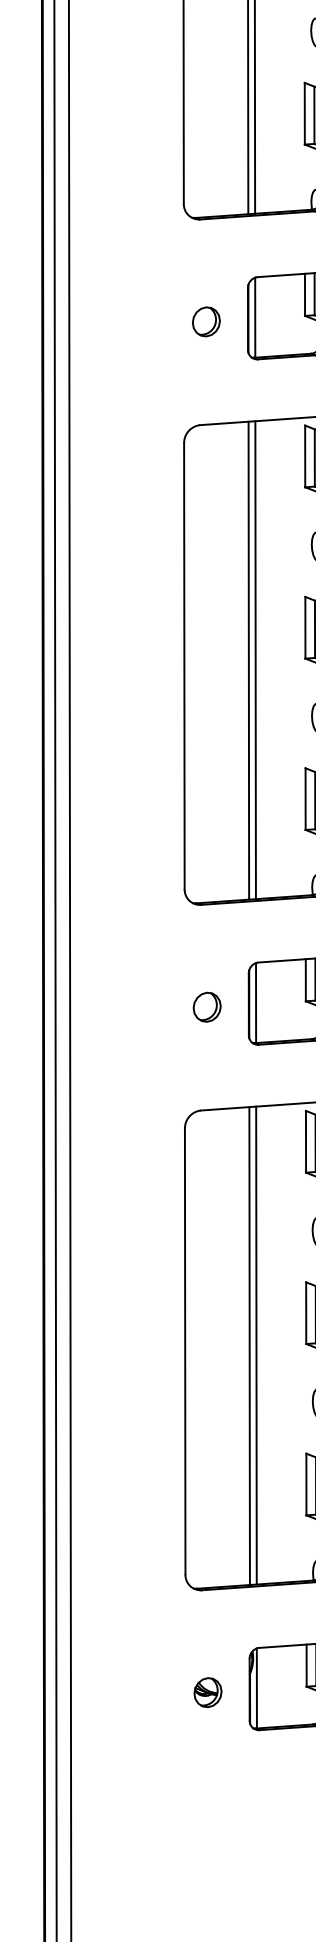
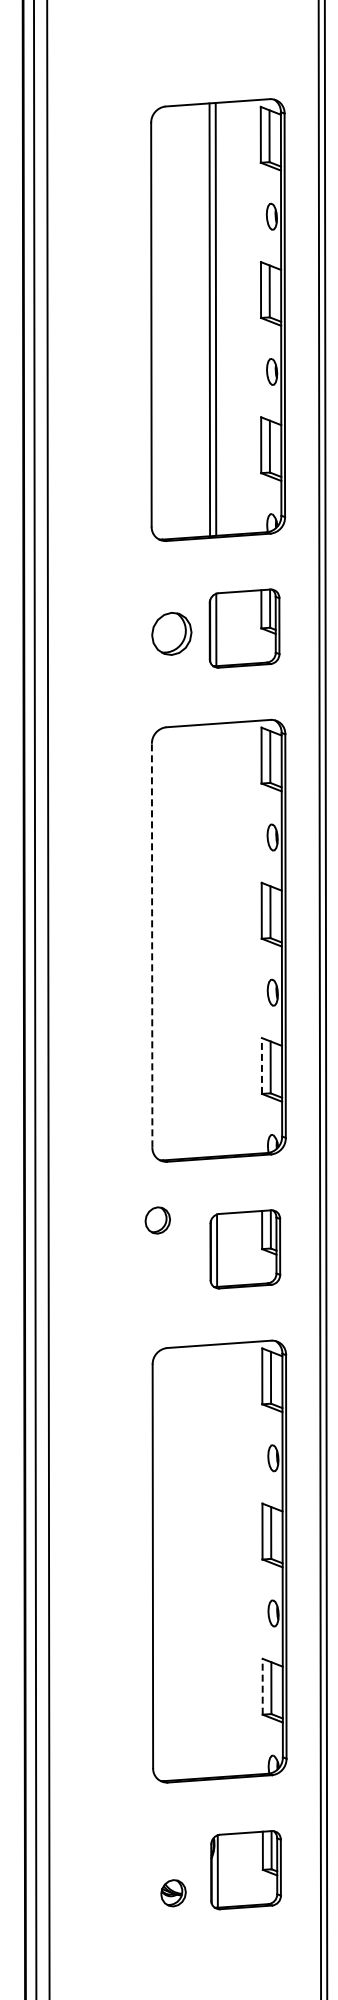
part: (206, 321) -> (172, 633), size x1.6
line: (255, 659) -> (216, 939), removed
line: (248, 660) -> (210, 940), removed
line: (184, 666) -> (152, 945), solid -> dashed
line: (305, 798) -> (261, 1065), solid -> dashed
part: (206, 1007) -> (157, 1220), moved
line: (249, 1345) -> (211, 1560), removed
line: (256, 1345) -> (217, 1560), removed
line: (306, 1484) -> (262, 1686), solid -> dashed
part: (207, 1692) -> (173, 1893), moved

